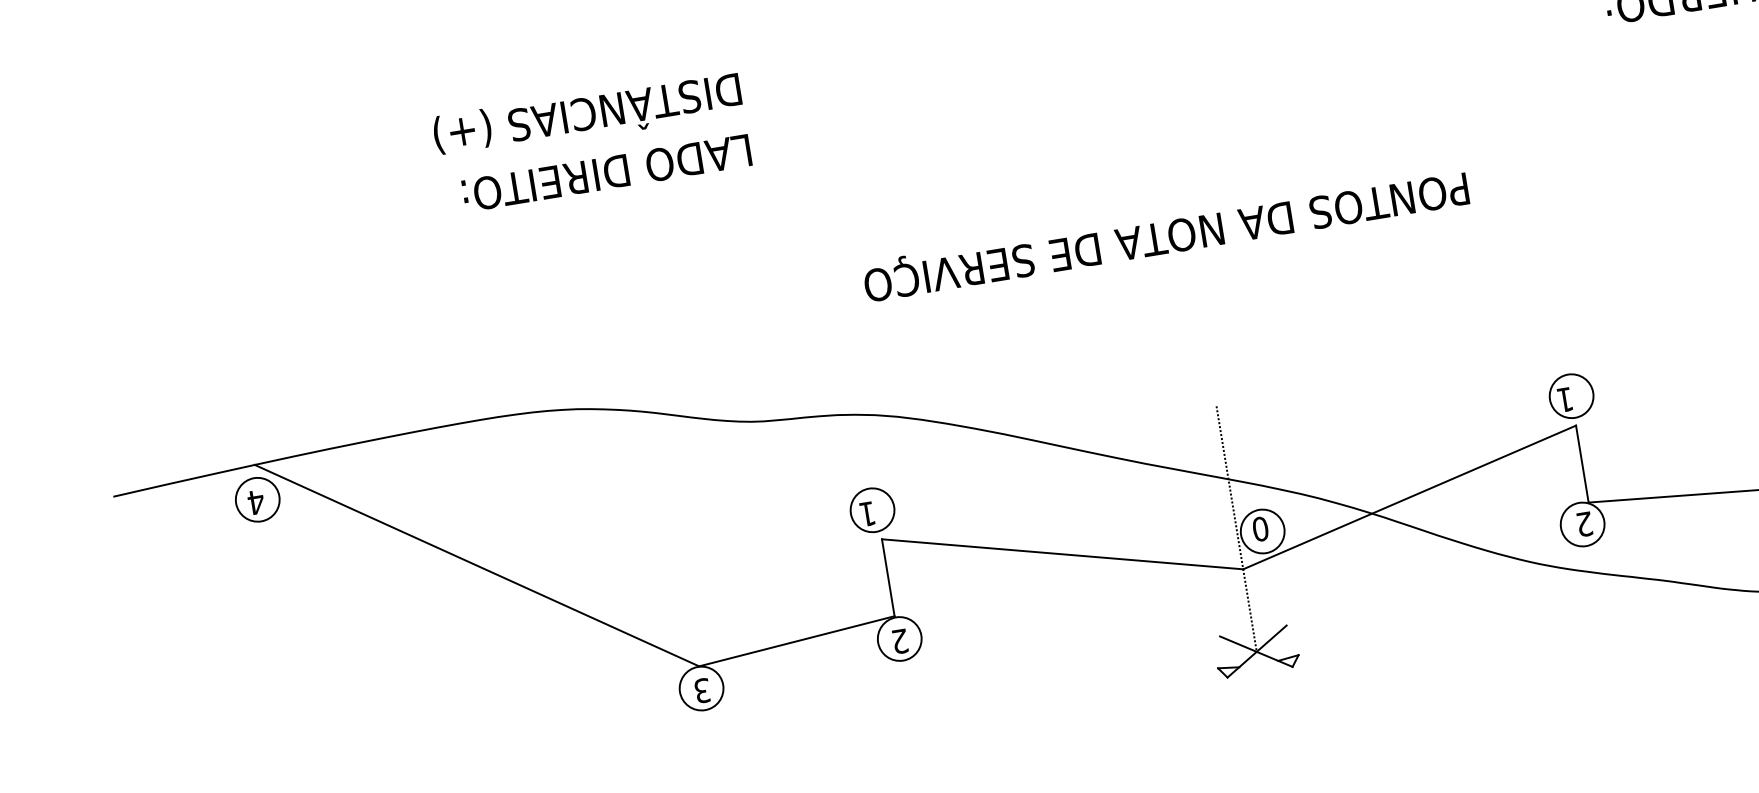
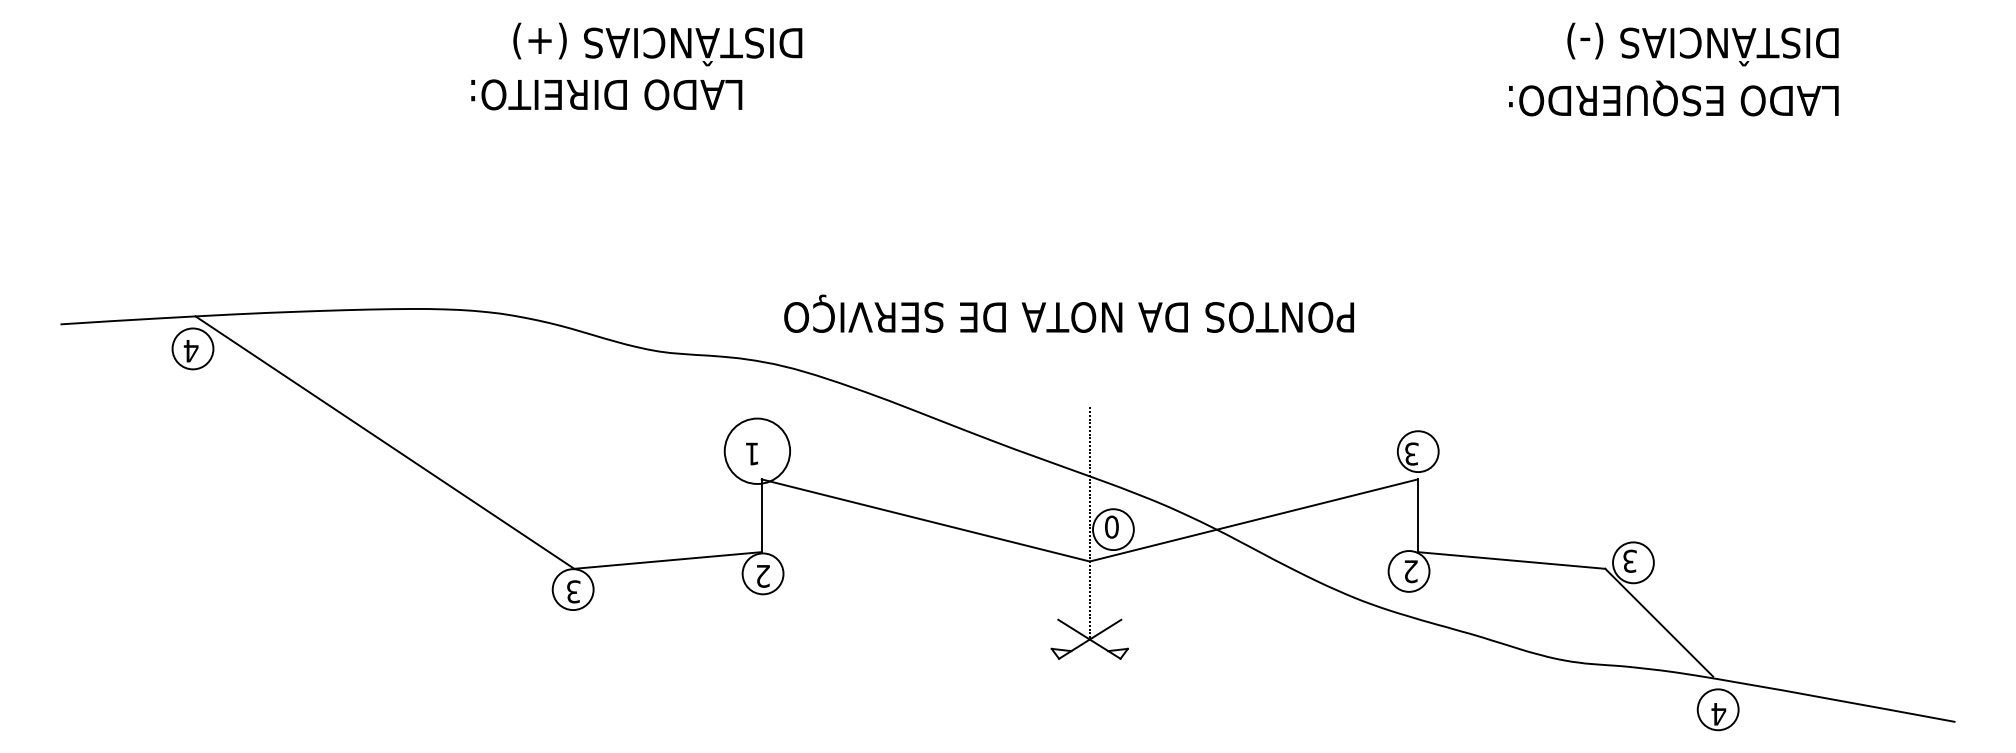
text: (587, 115) -> (657, 44), moved
text: (606, 172) -> (606, 94), moved
text: (1165, 233) -> (1068, 313), moved
text: (1564, 399) -> (1411, 453), 1 -> 3
circle: (872, 509) -> (757, 450), size x1.6

